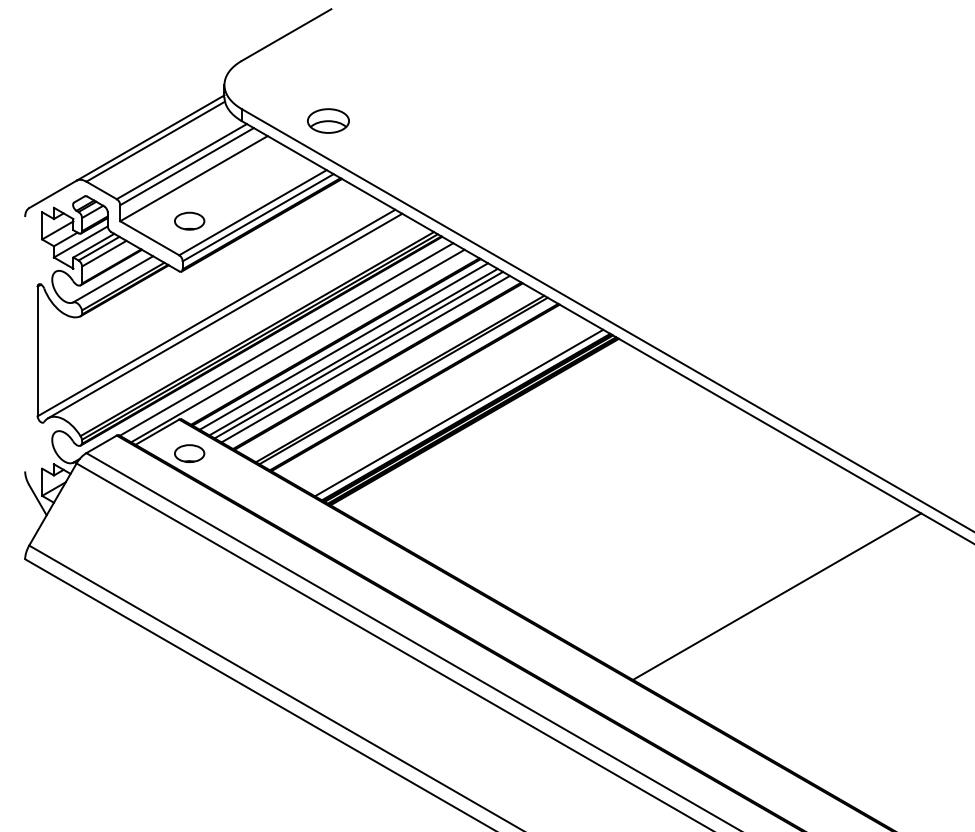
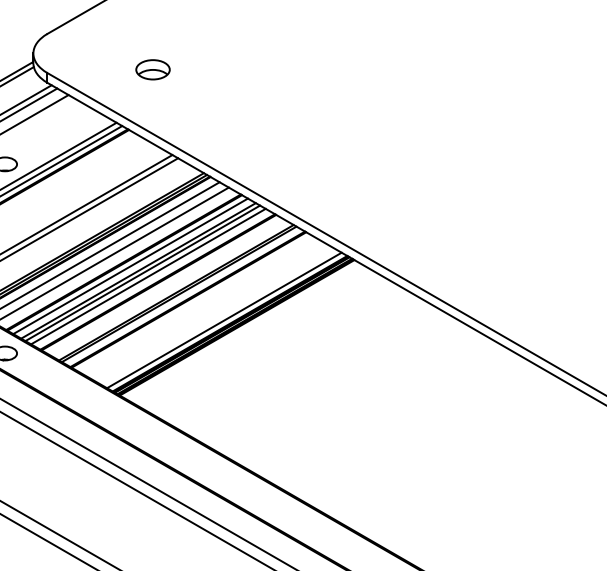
part: (328, 120) -> (153, 69), moved
line: (777, 596) -> (483, 469), removed

